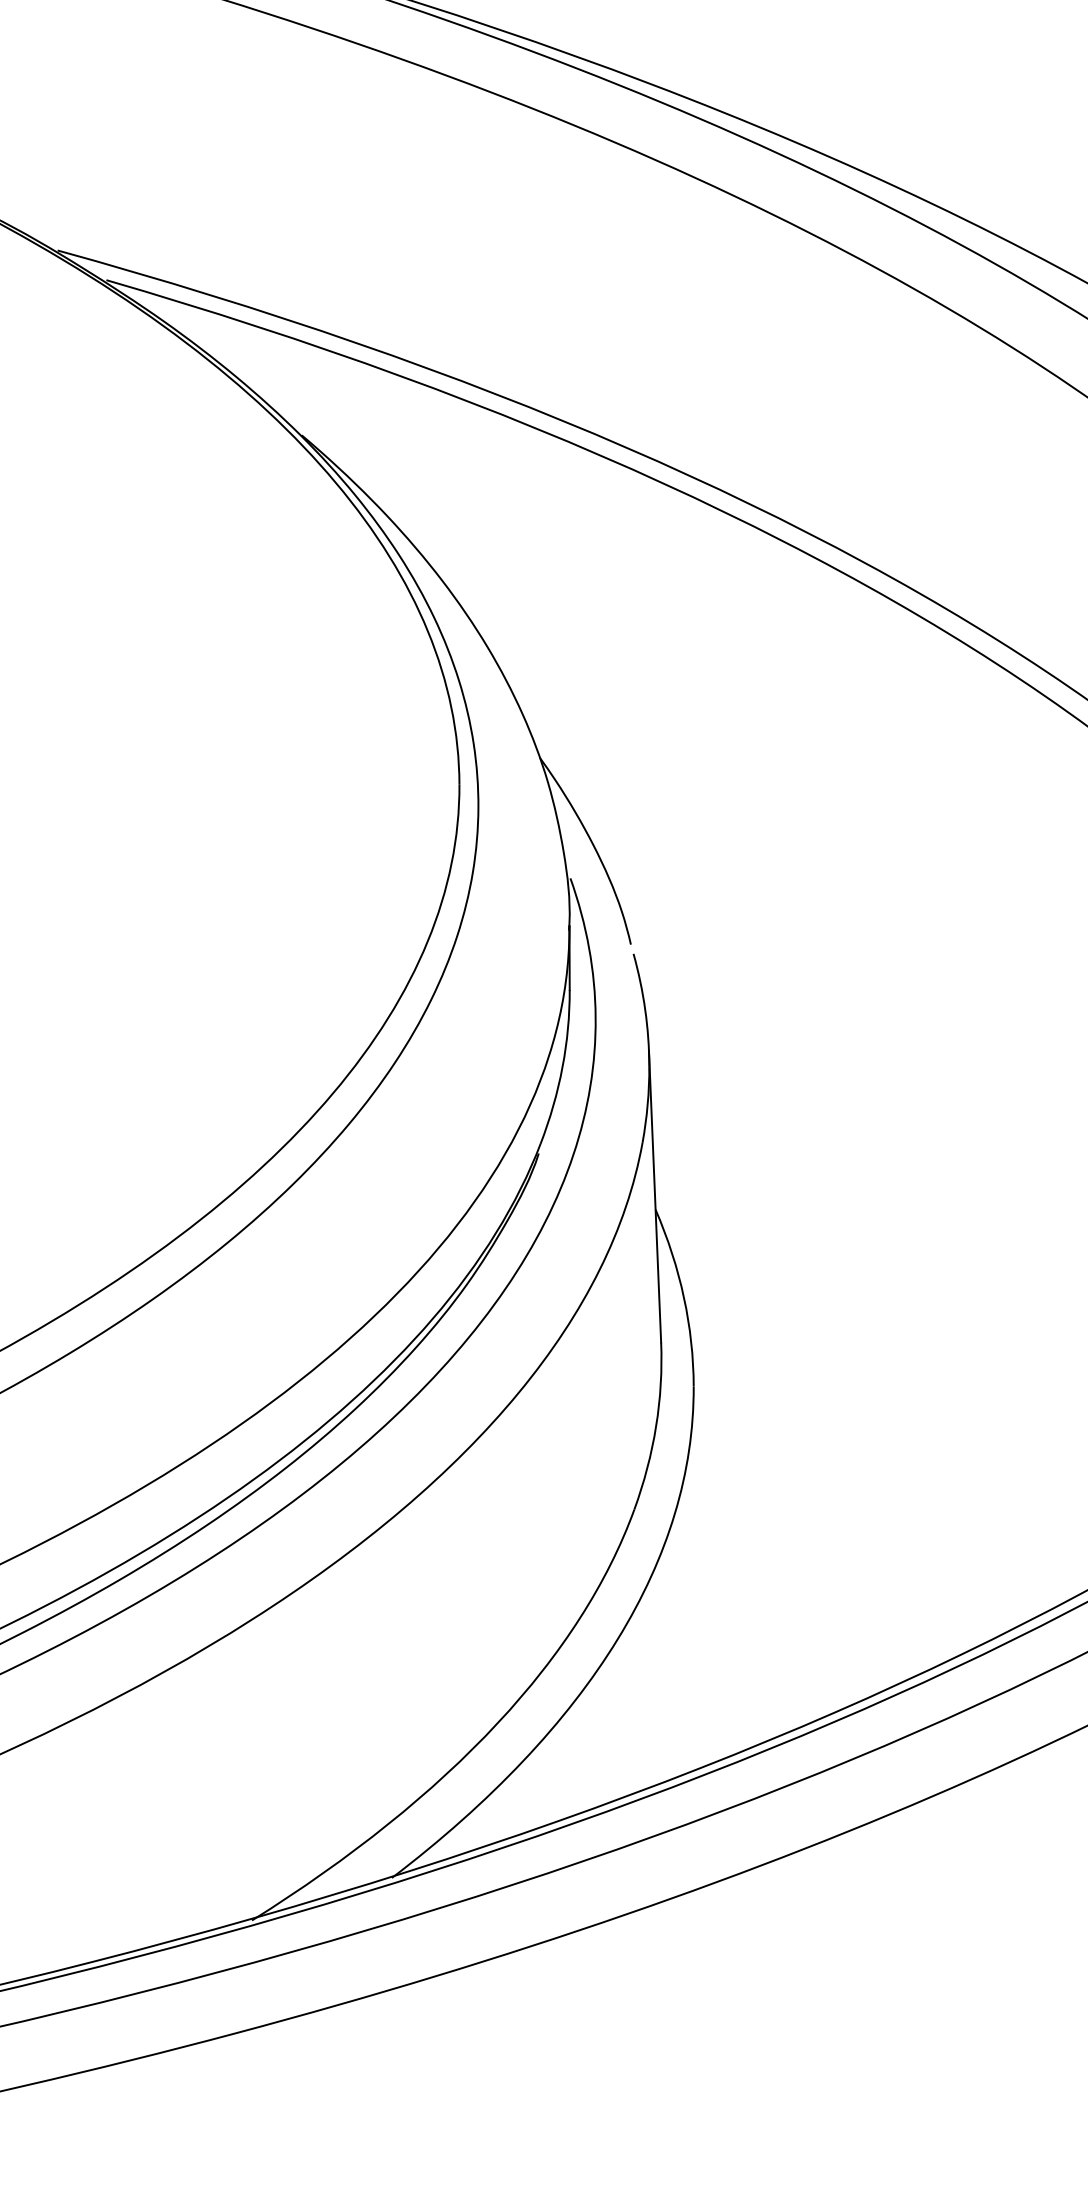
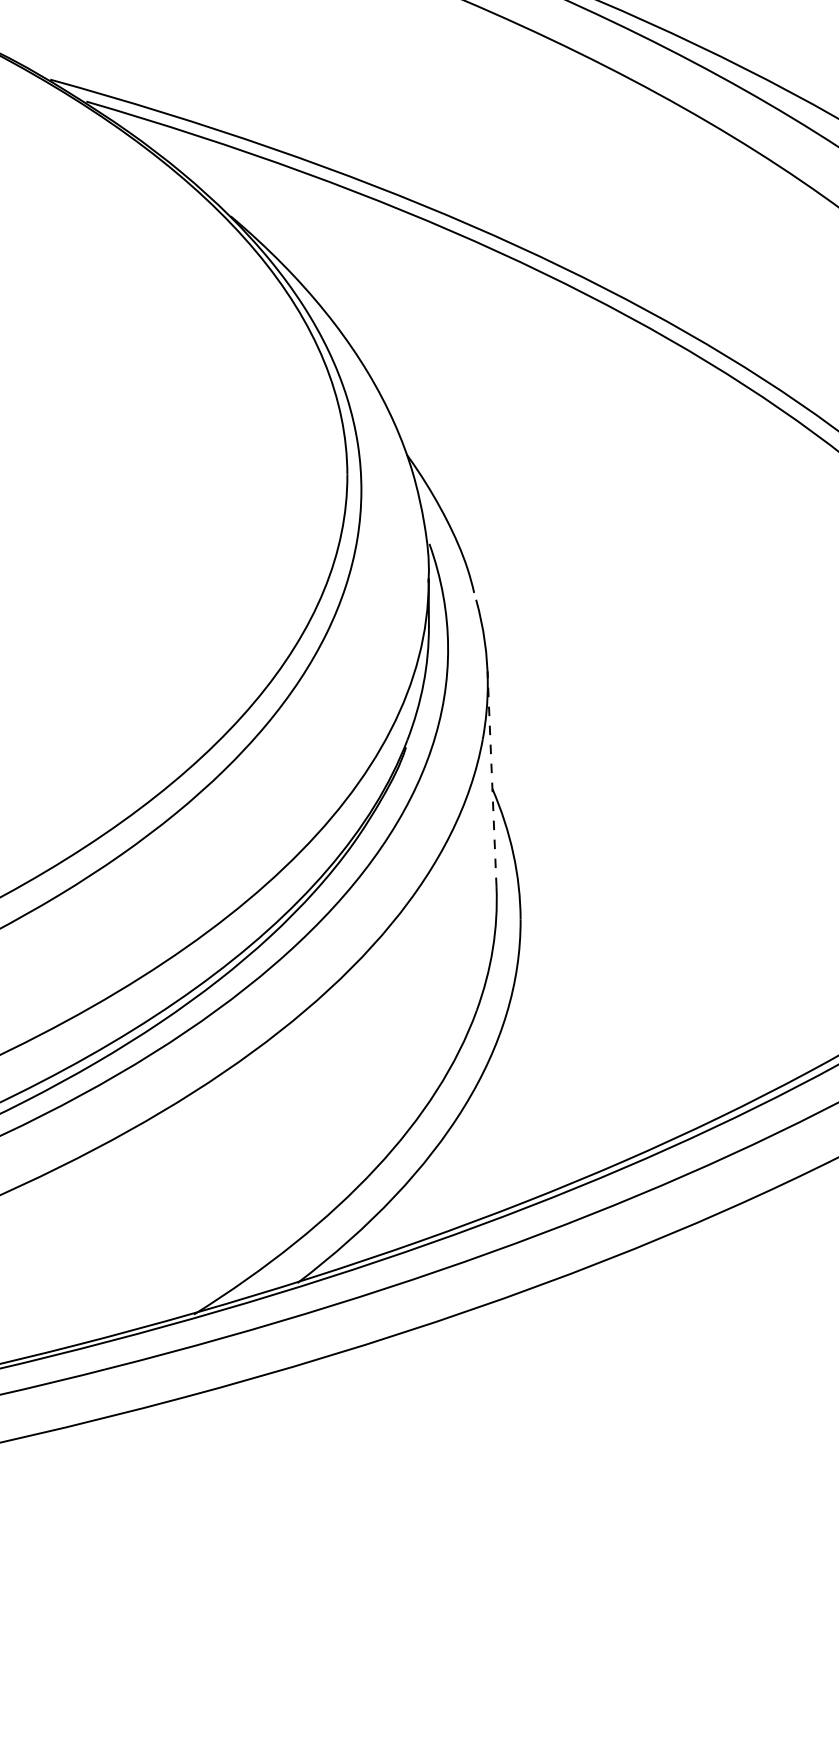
line: (655, 1196) -> (492, 779), solid -> dashed

